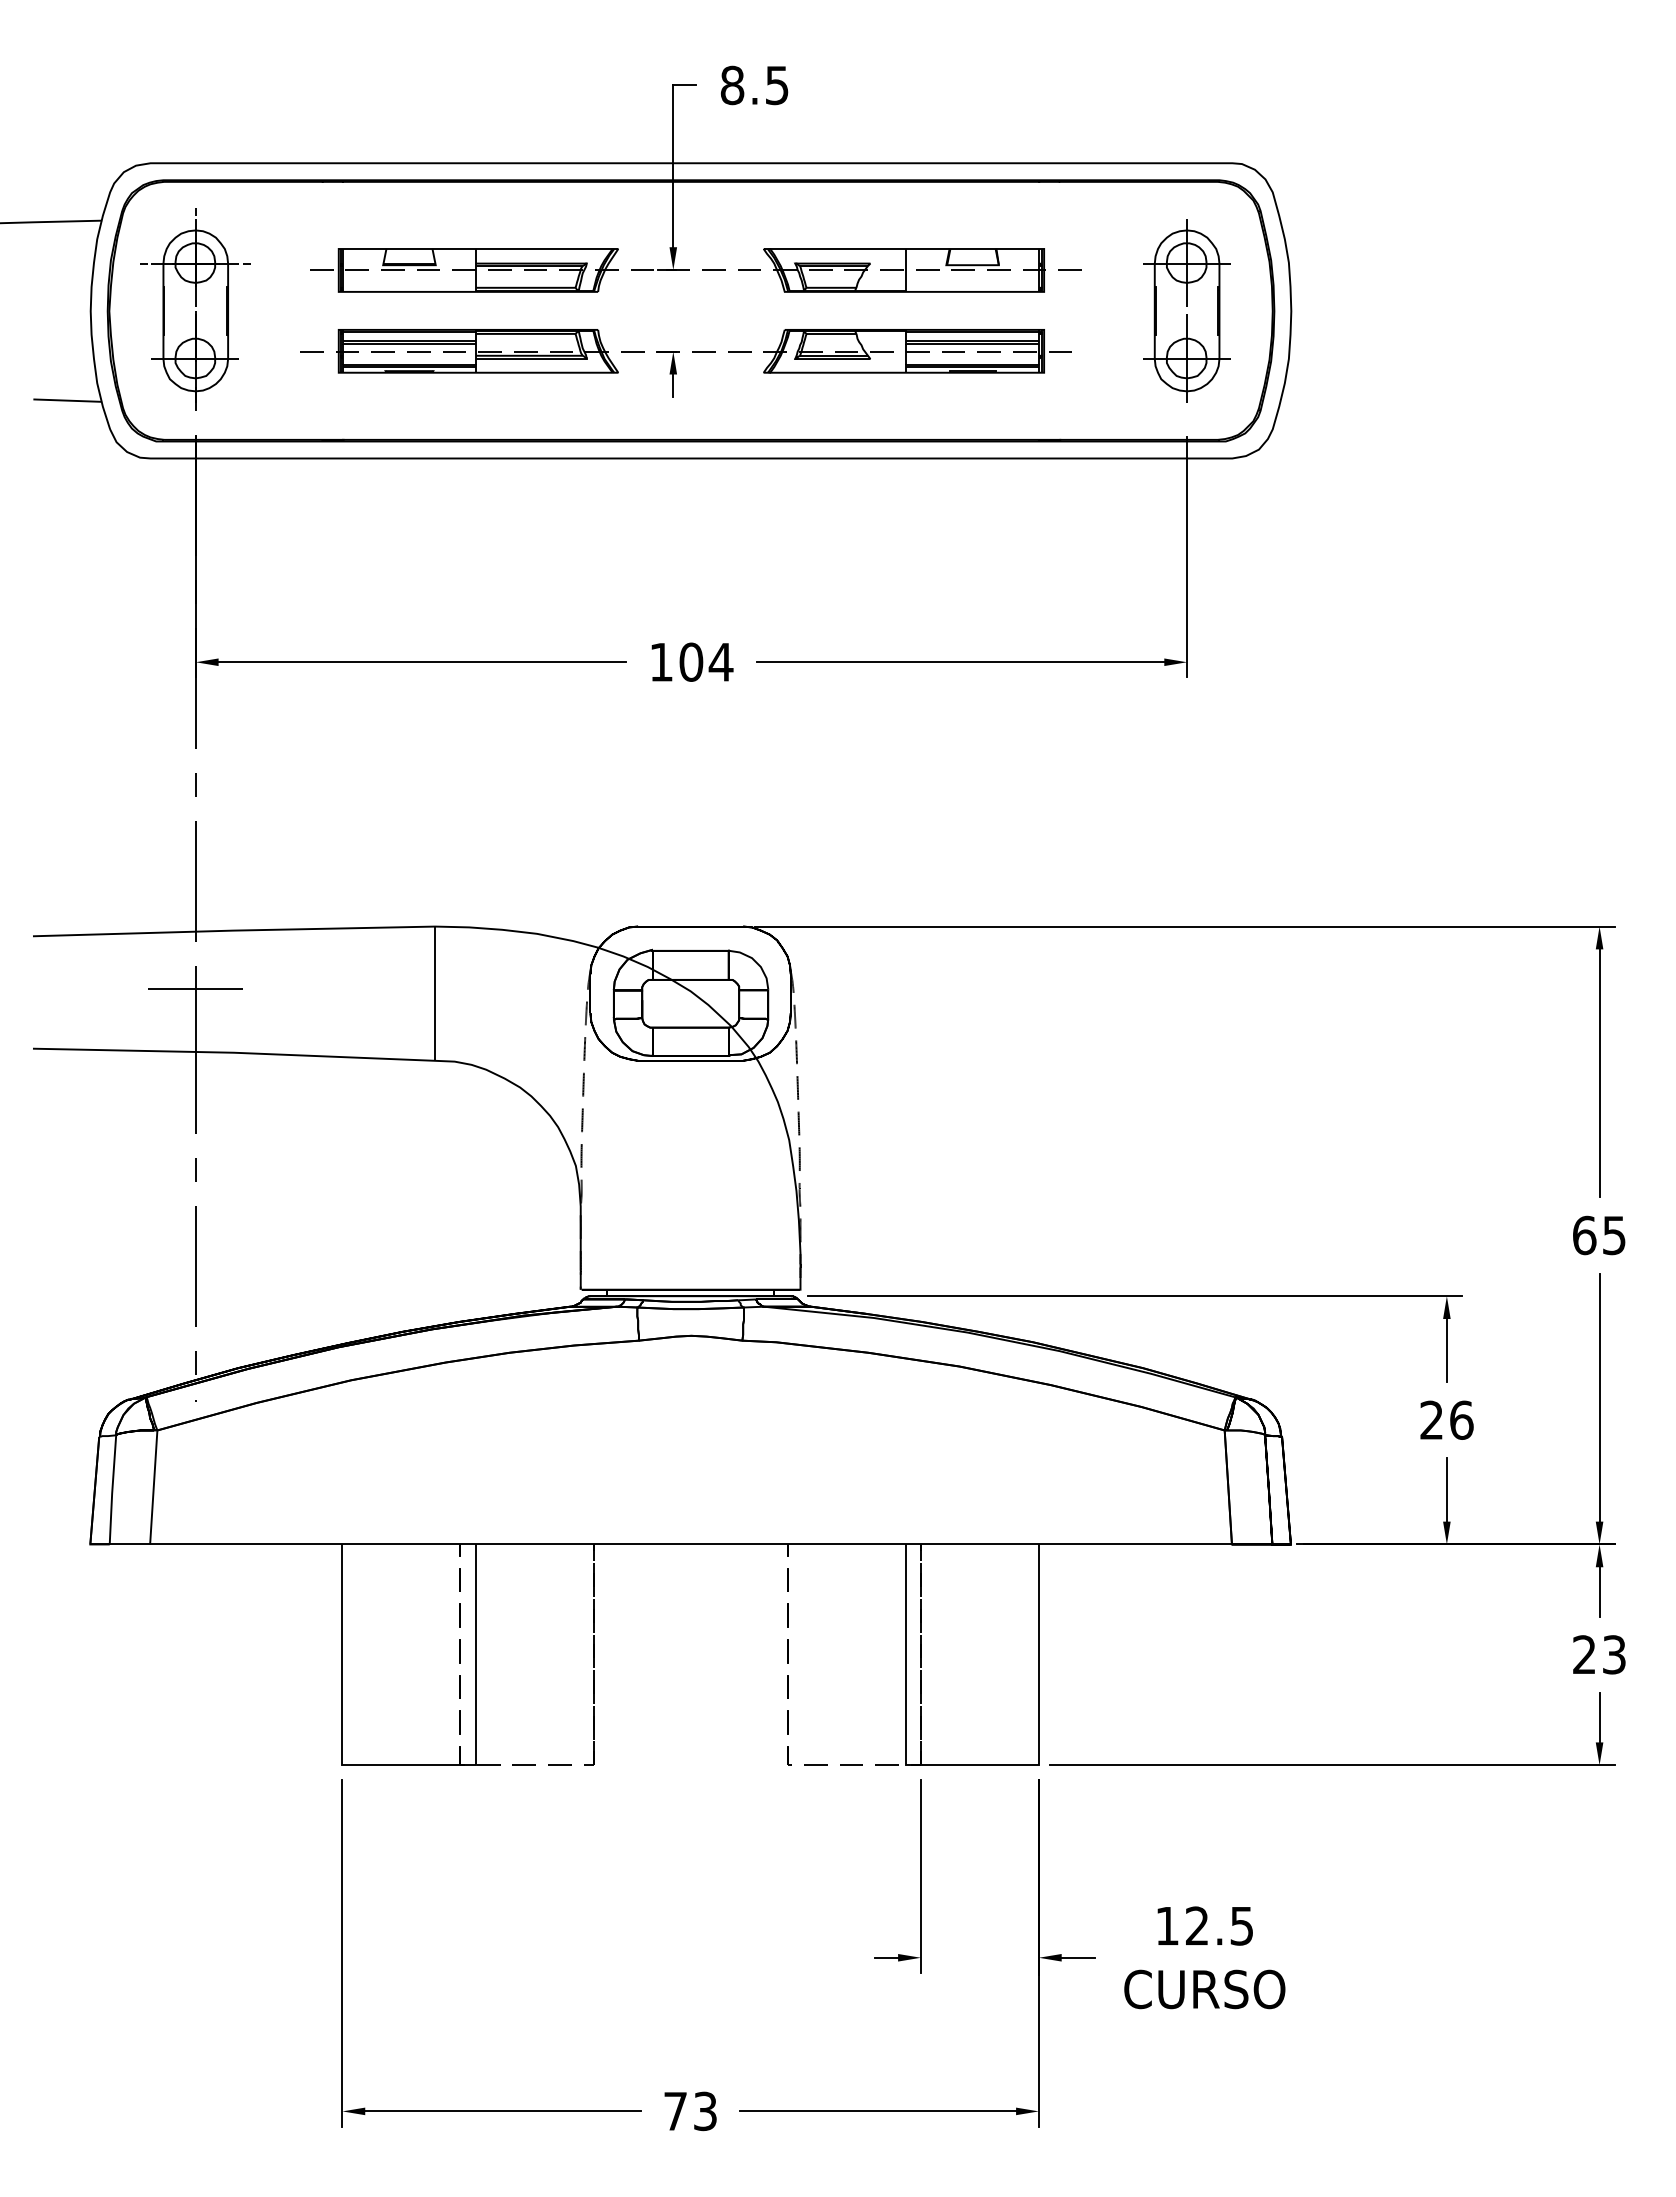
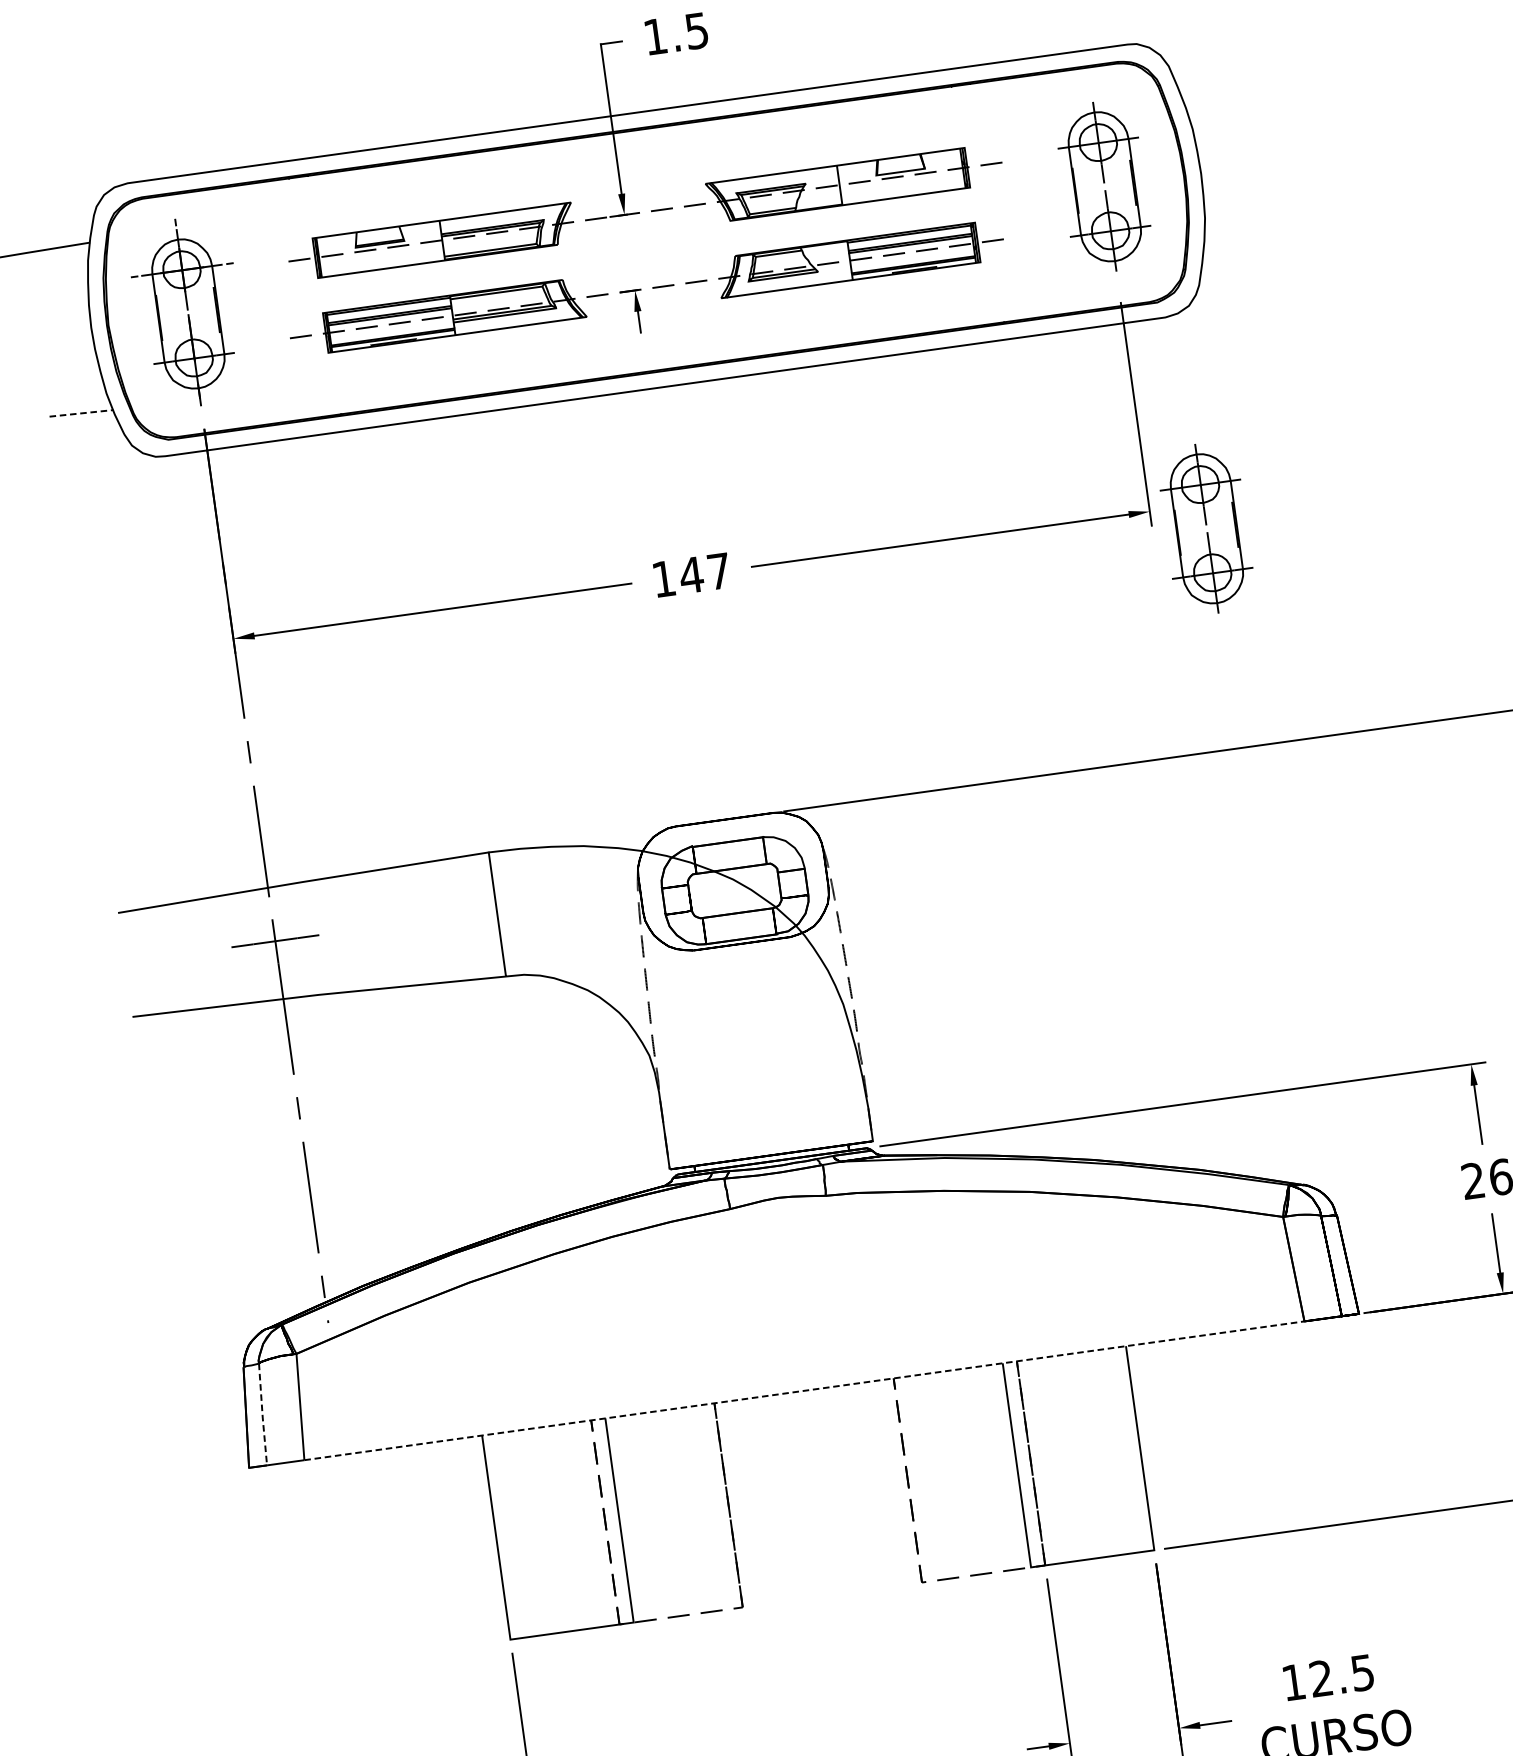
text: (732, 85) -> (655, 36), 8.5 -> 1.5
line: (68, 400) -> (82, 413), solid -> dashed
text: (705, 661) -> (704, 572), 104 -> 147
part: (1244, 688) -> (1206, 528), added
line: (112, 1490) -> (262, 1415), solid -> dashed
line: (691, 1544) -> (804, 1390), solid -> dashed

